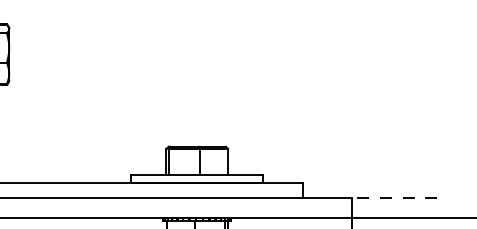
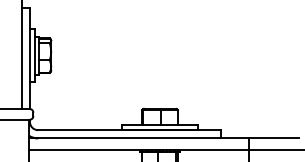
line: (395, 197) -> (274, 138), dashed -> solid

